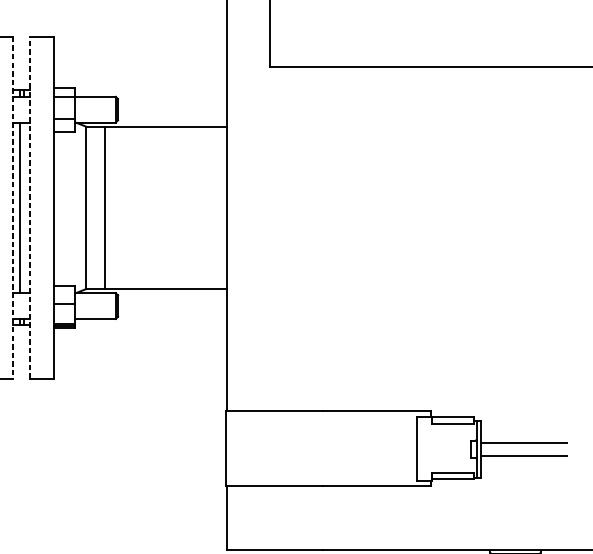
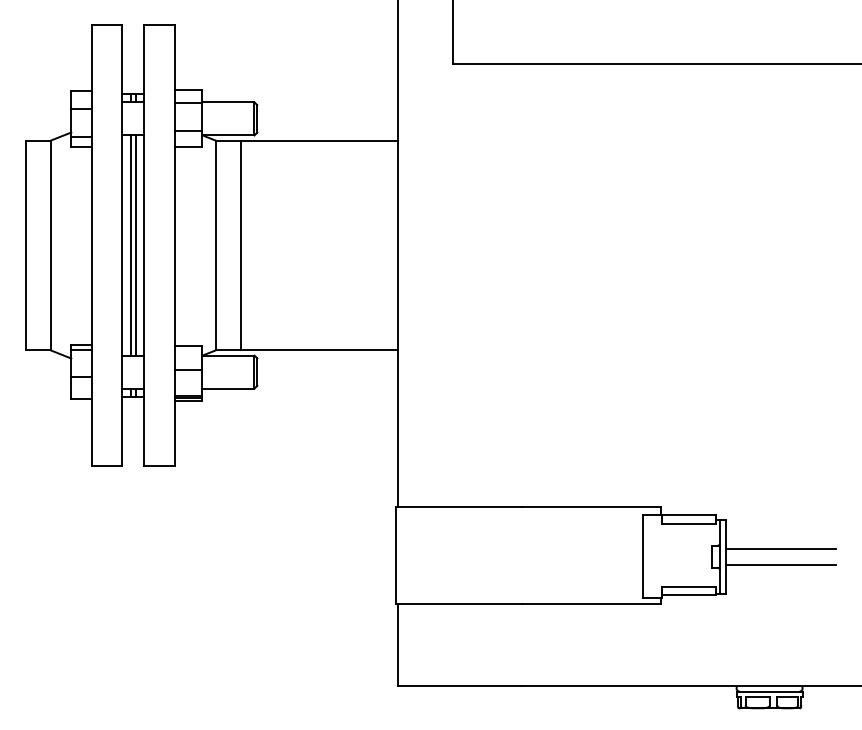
line: (24, 207) -> (136, 245), added
line: (30, 207) -> (144, 245), dashed -> solid
line: (13, 208) -> (122, 246), dashed -> solid

